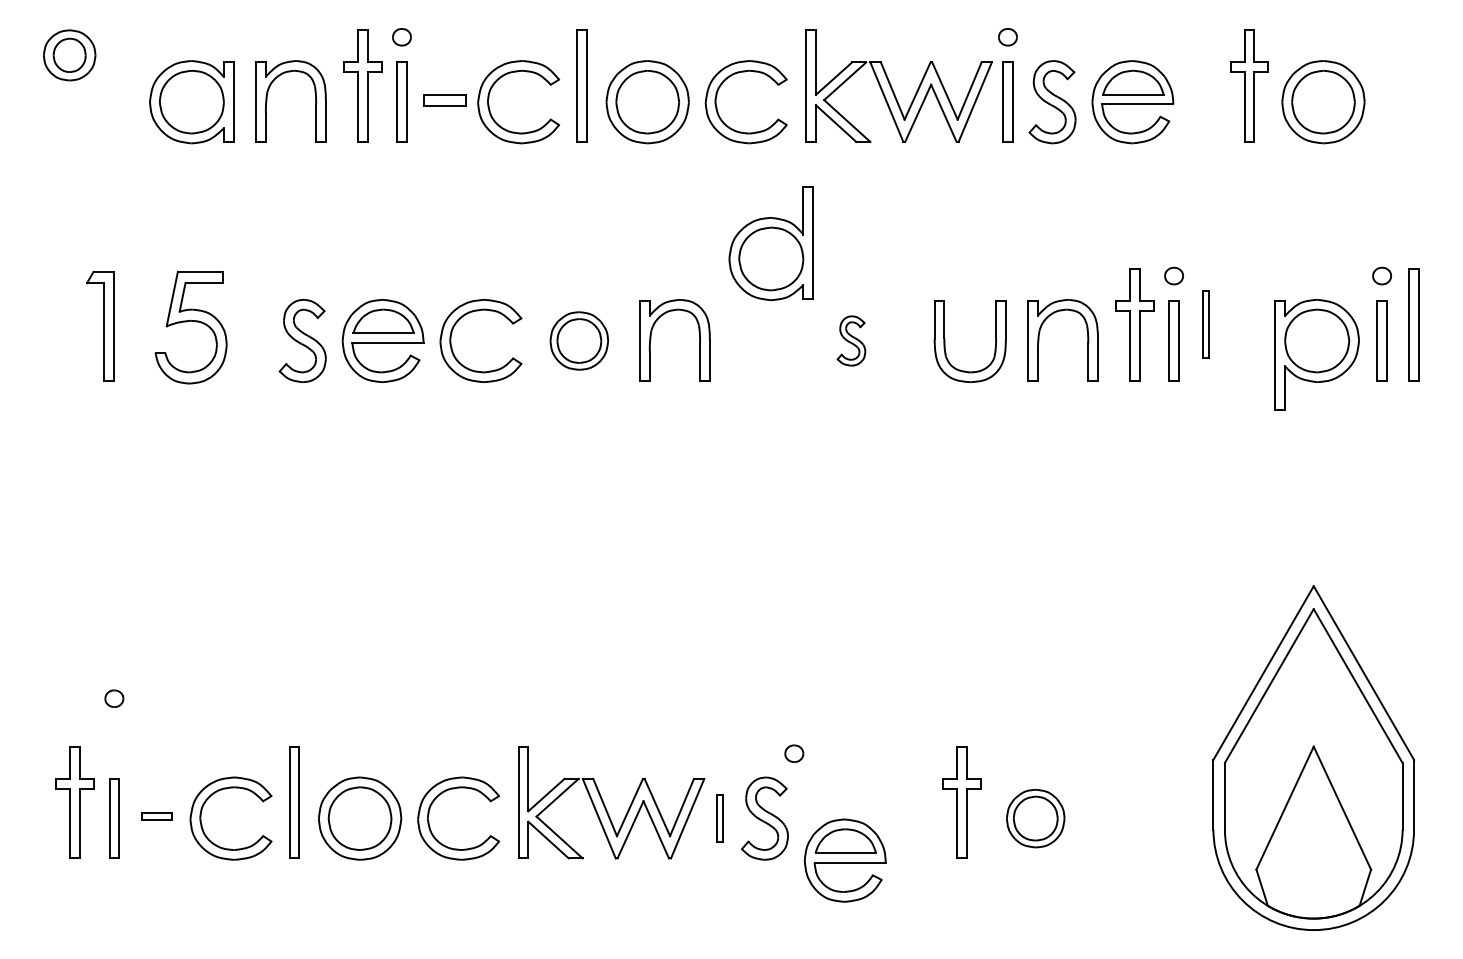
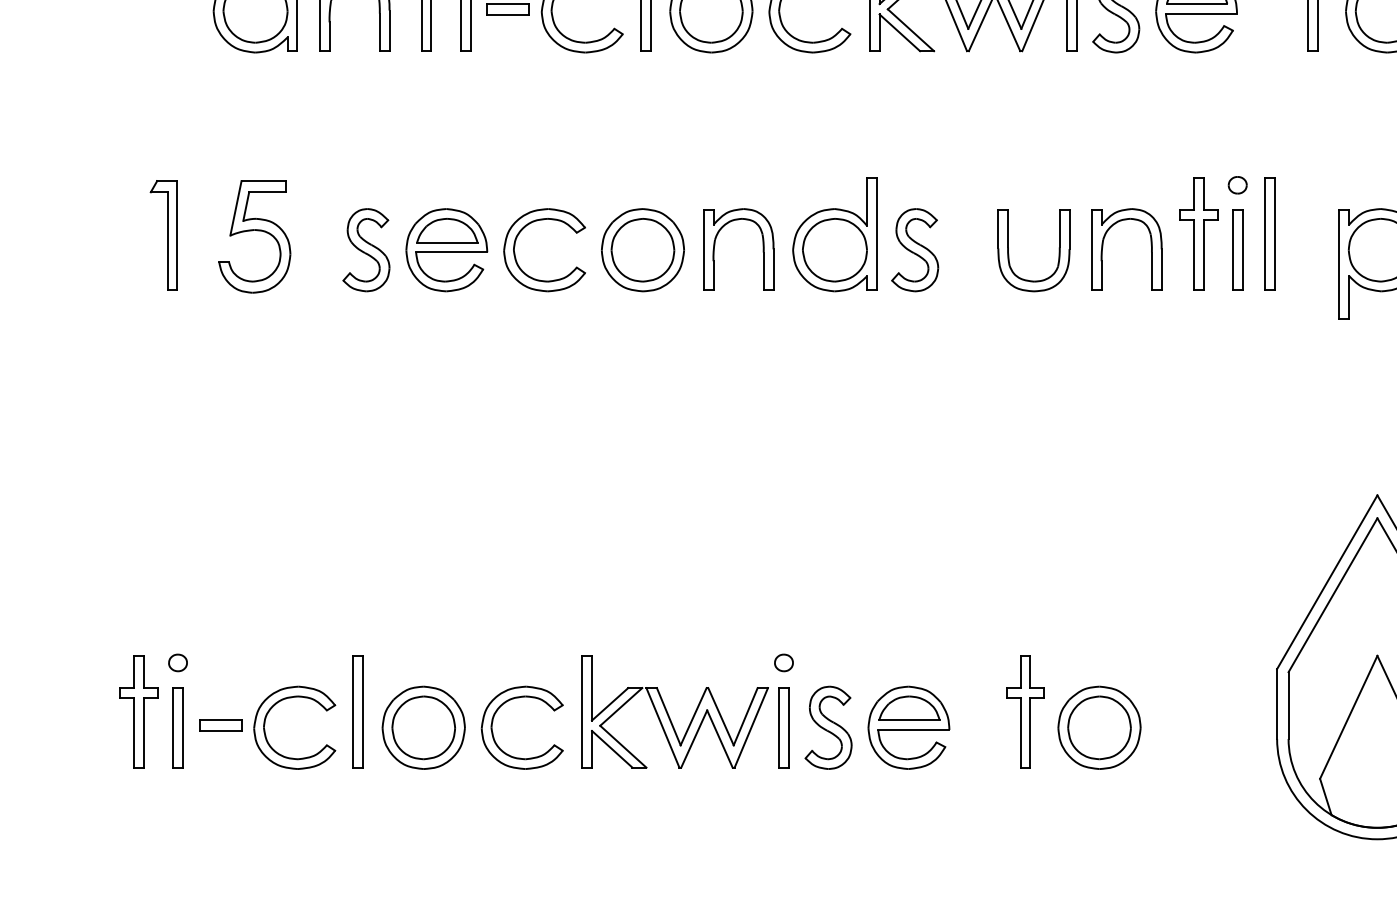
part: (770, 243) -> (834, 234), moved
part: (1205, 324) -> (1269, 233), size x1.67
part: (579, 340) -> (643, 249), size x1.43
part: (851, 340) -> (915, 249), size x1.67
part: (114, 698) -> (178, 662), moved
part: (794, 753) -> (784, 662), moved
part: (156, 816) -> (220, 725), size x1.43
part: (719, 818) -> (783, 727), size x1.67
part: (1035, 818) -> (1099, 727), size x1.43
part: (844, 860) -> (908, 727), moved

